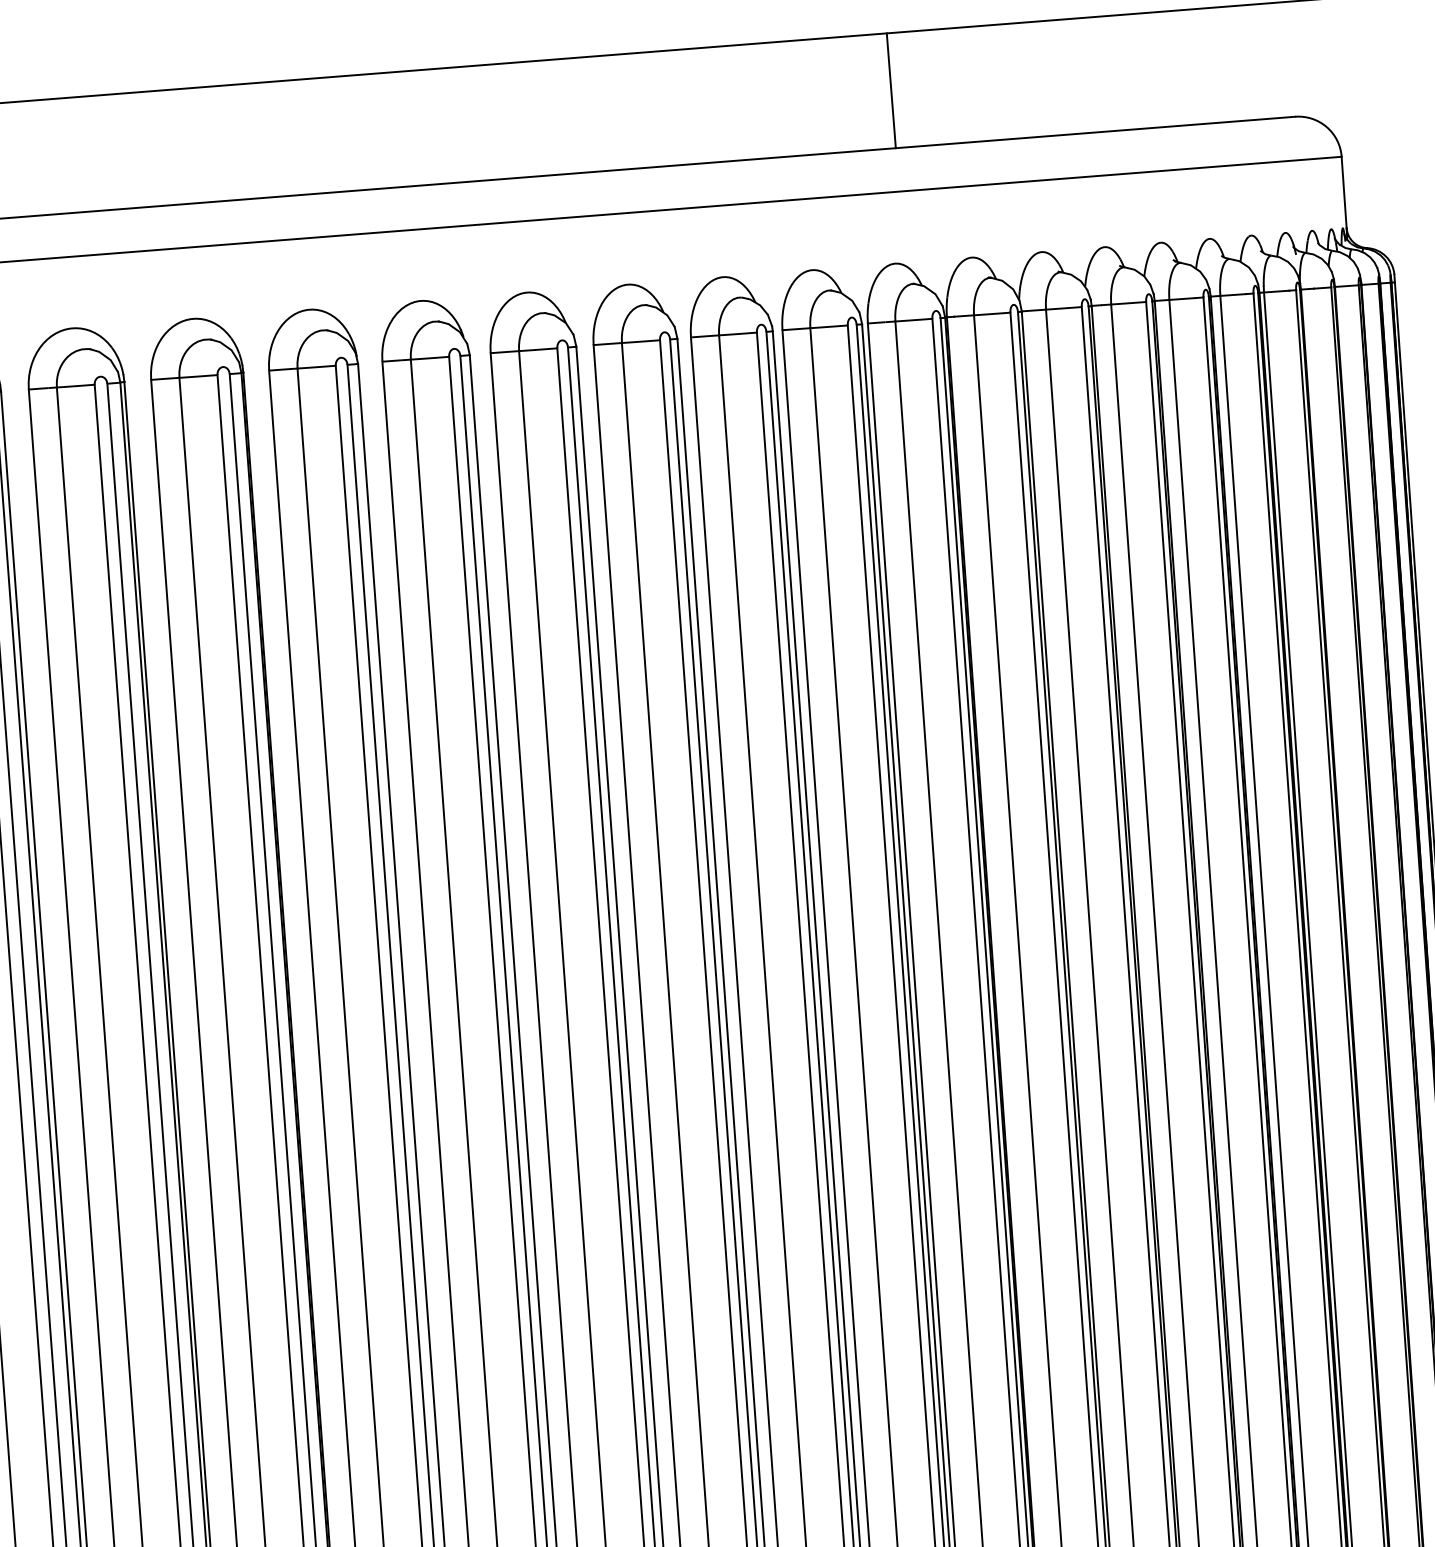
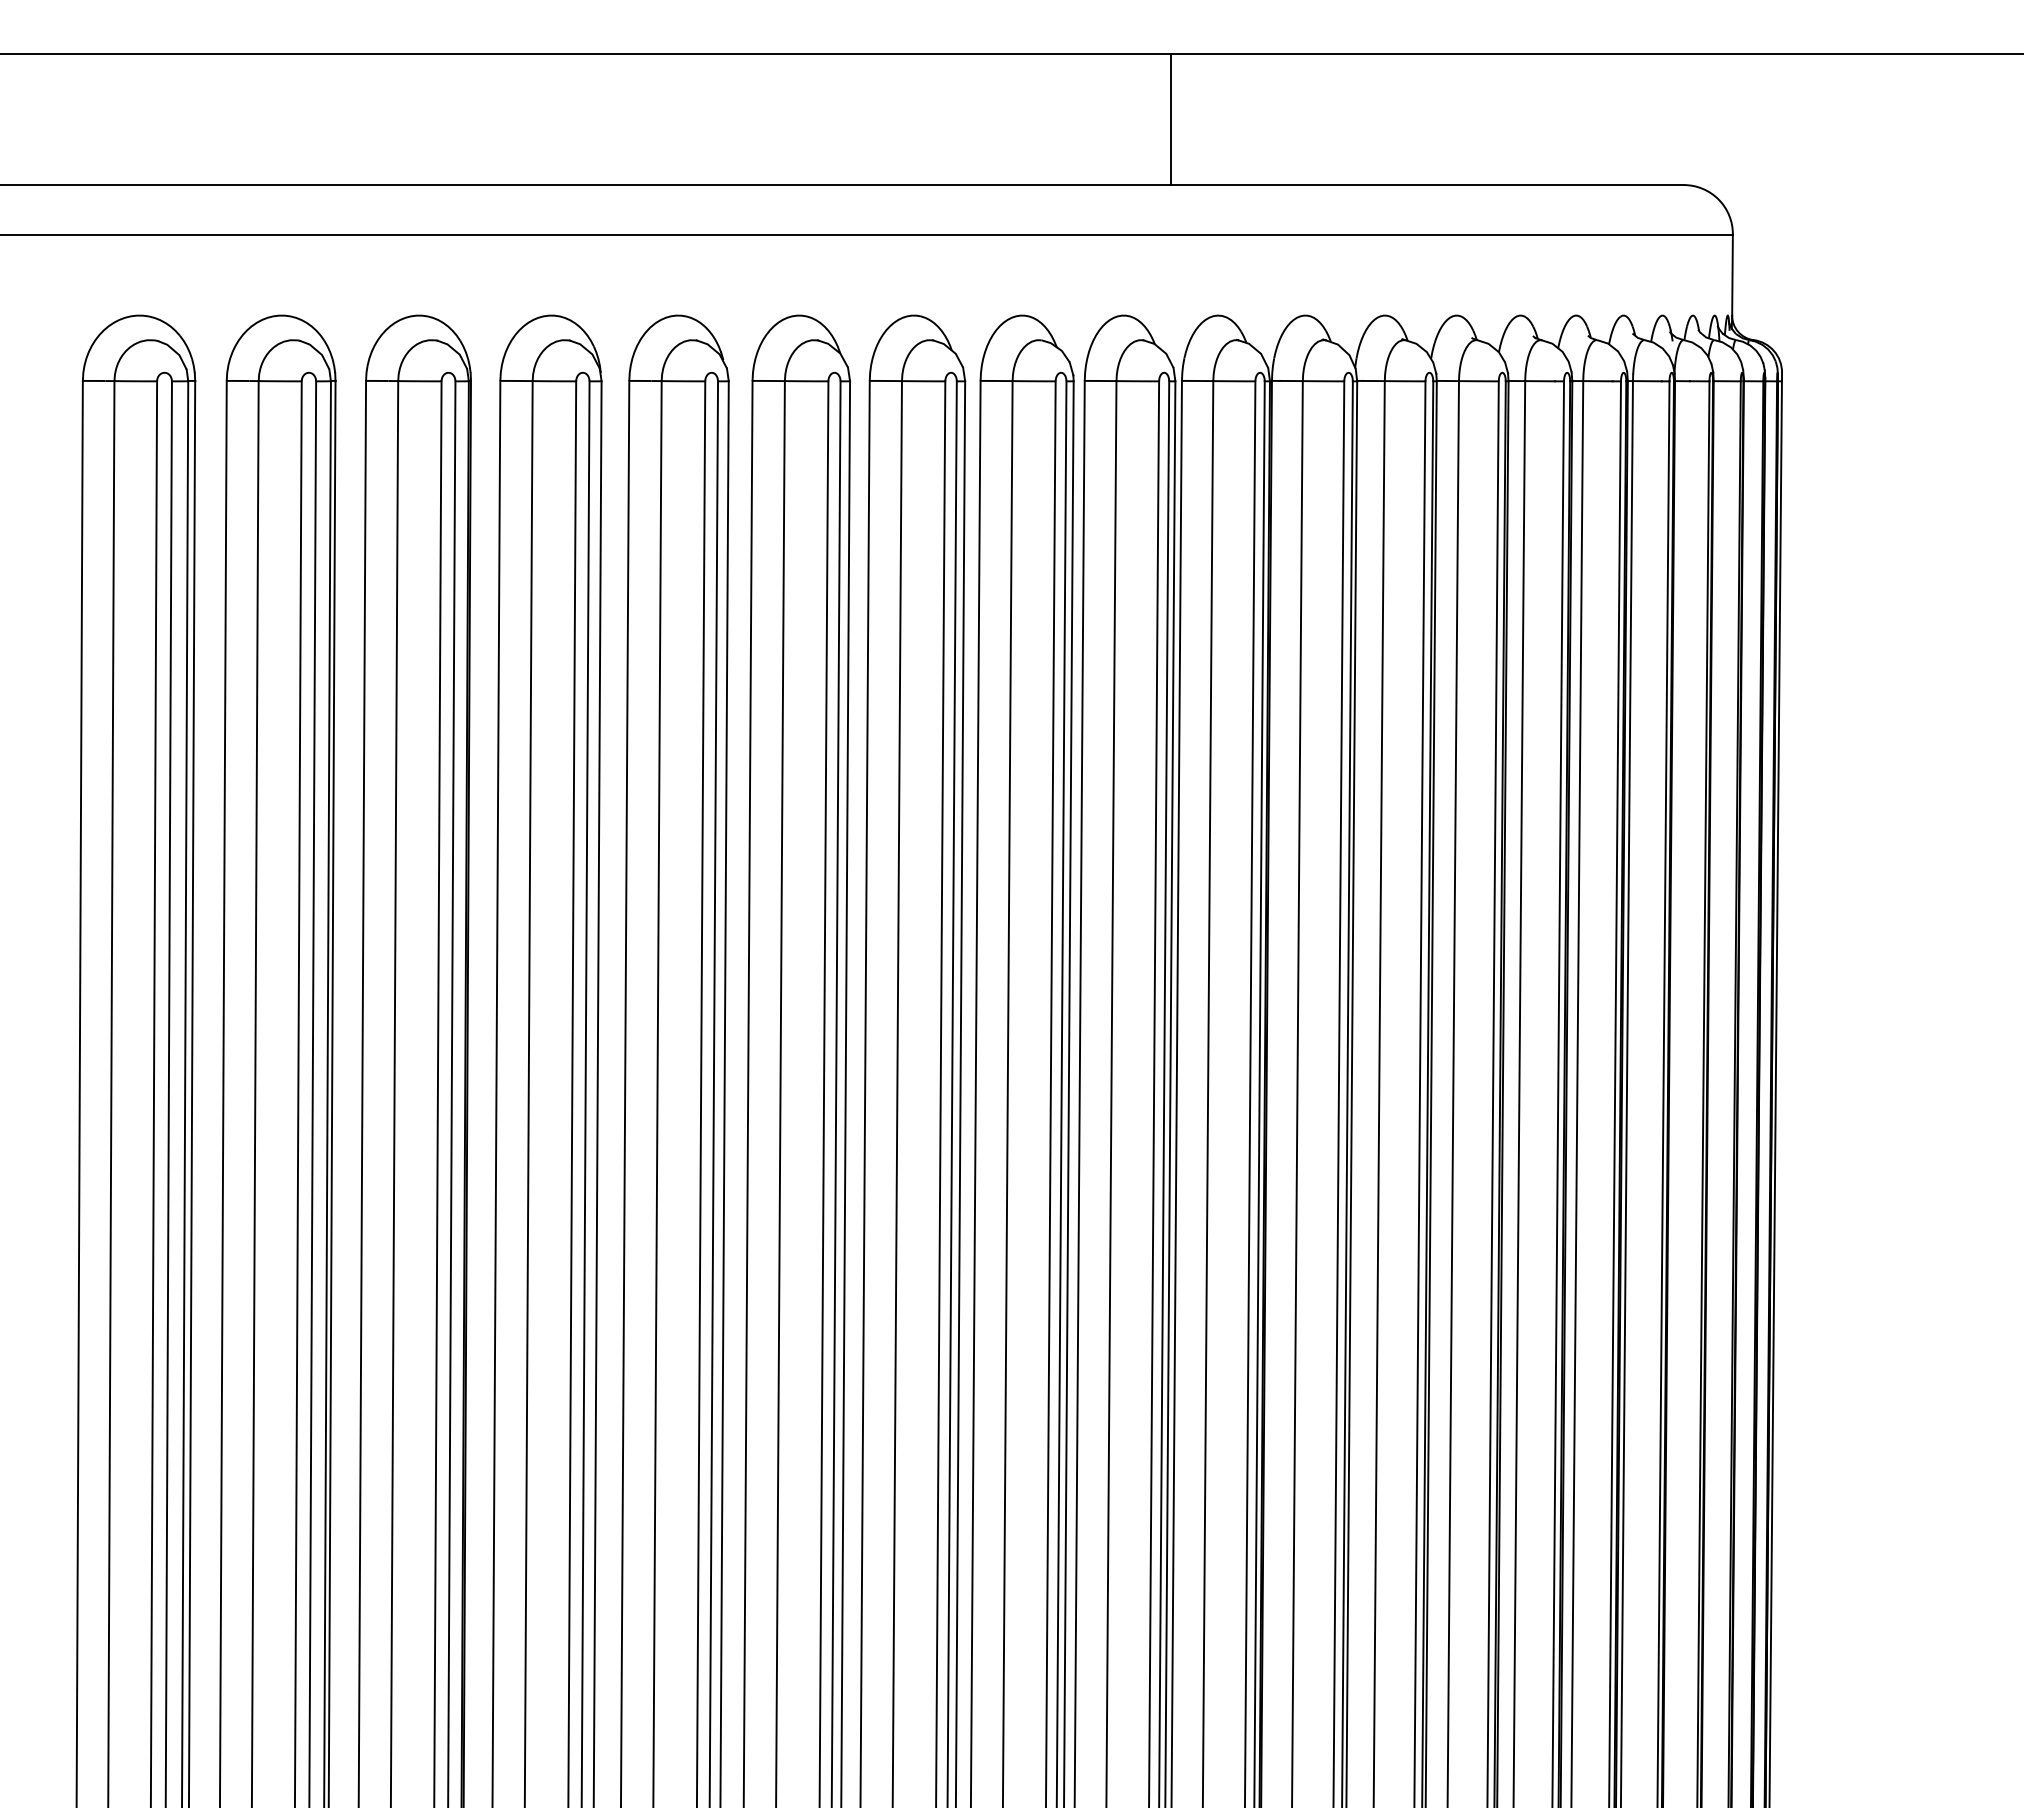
line: (891, 90) -> (1171, 119), moved

